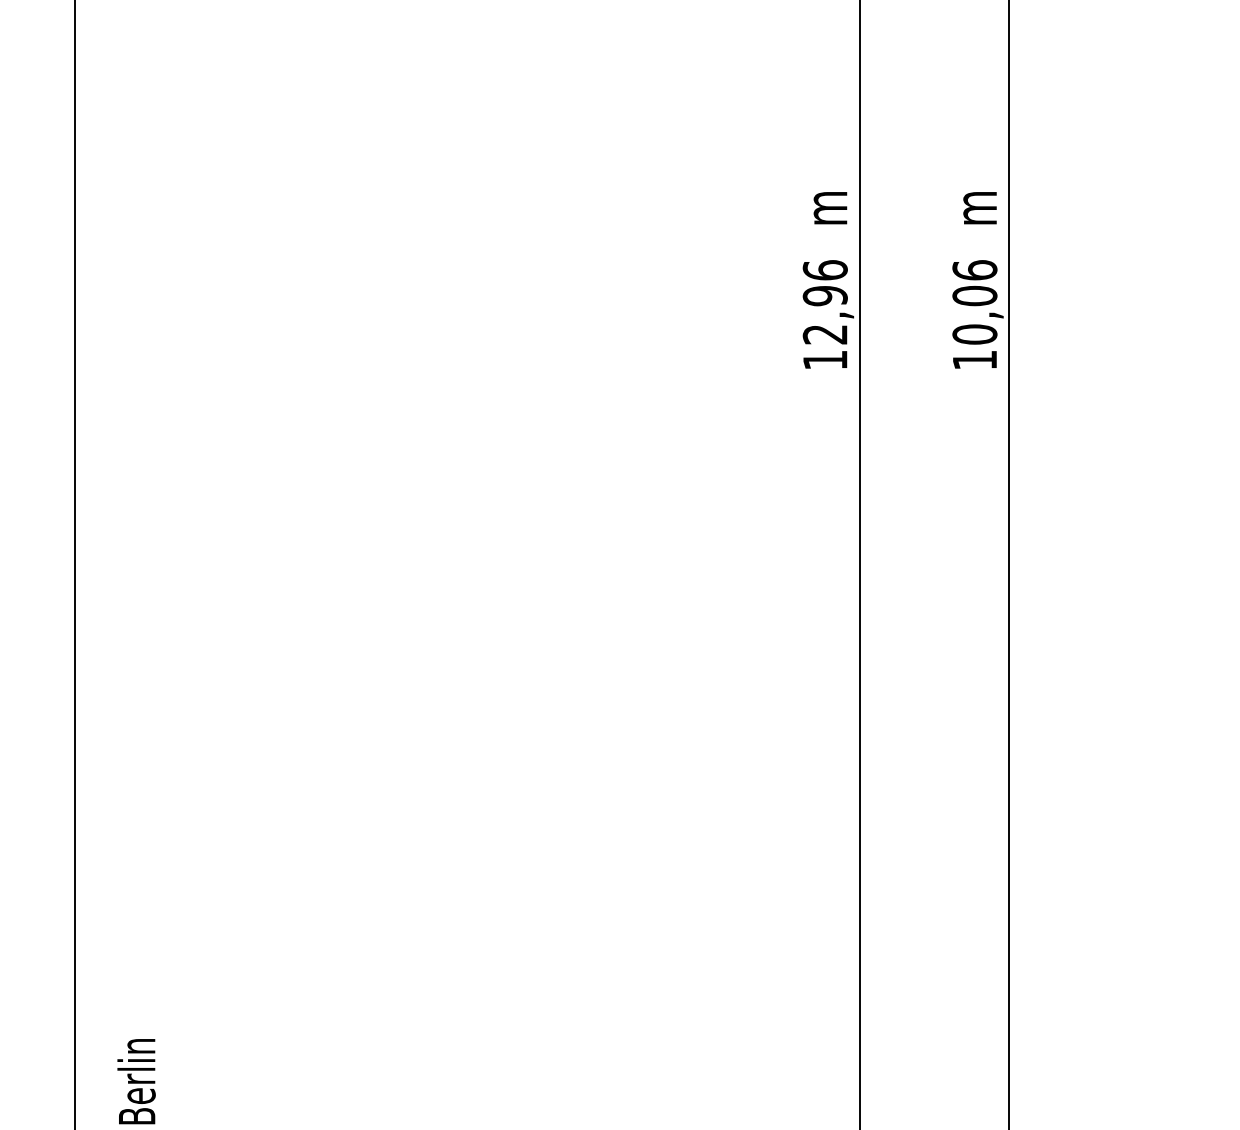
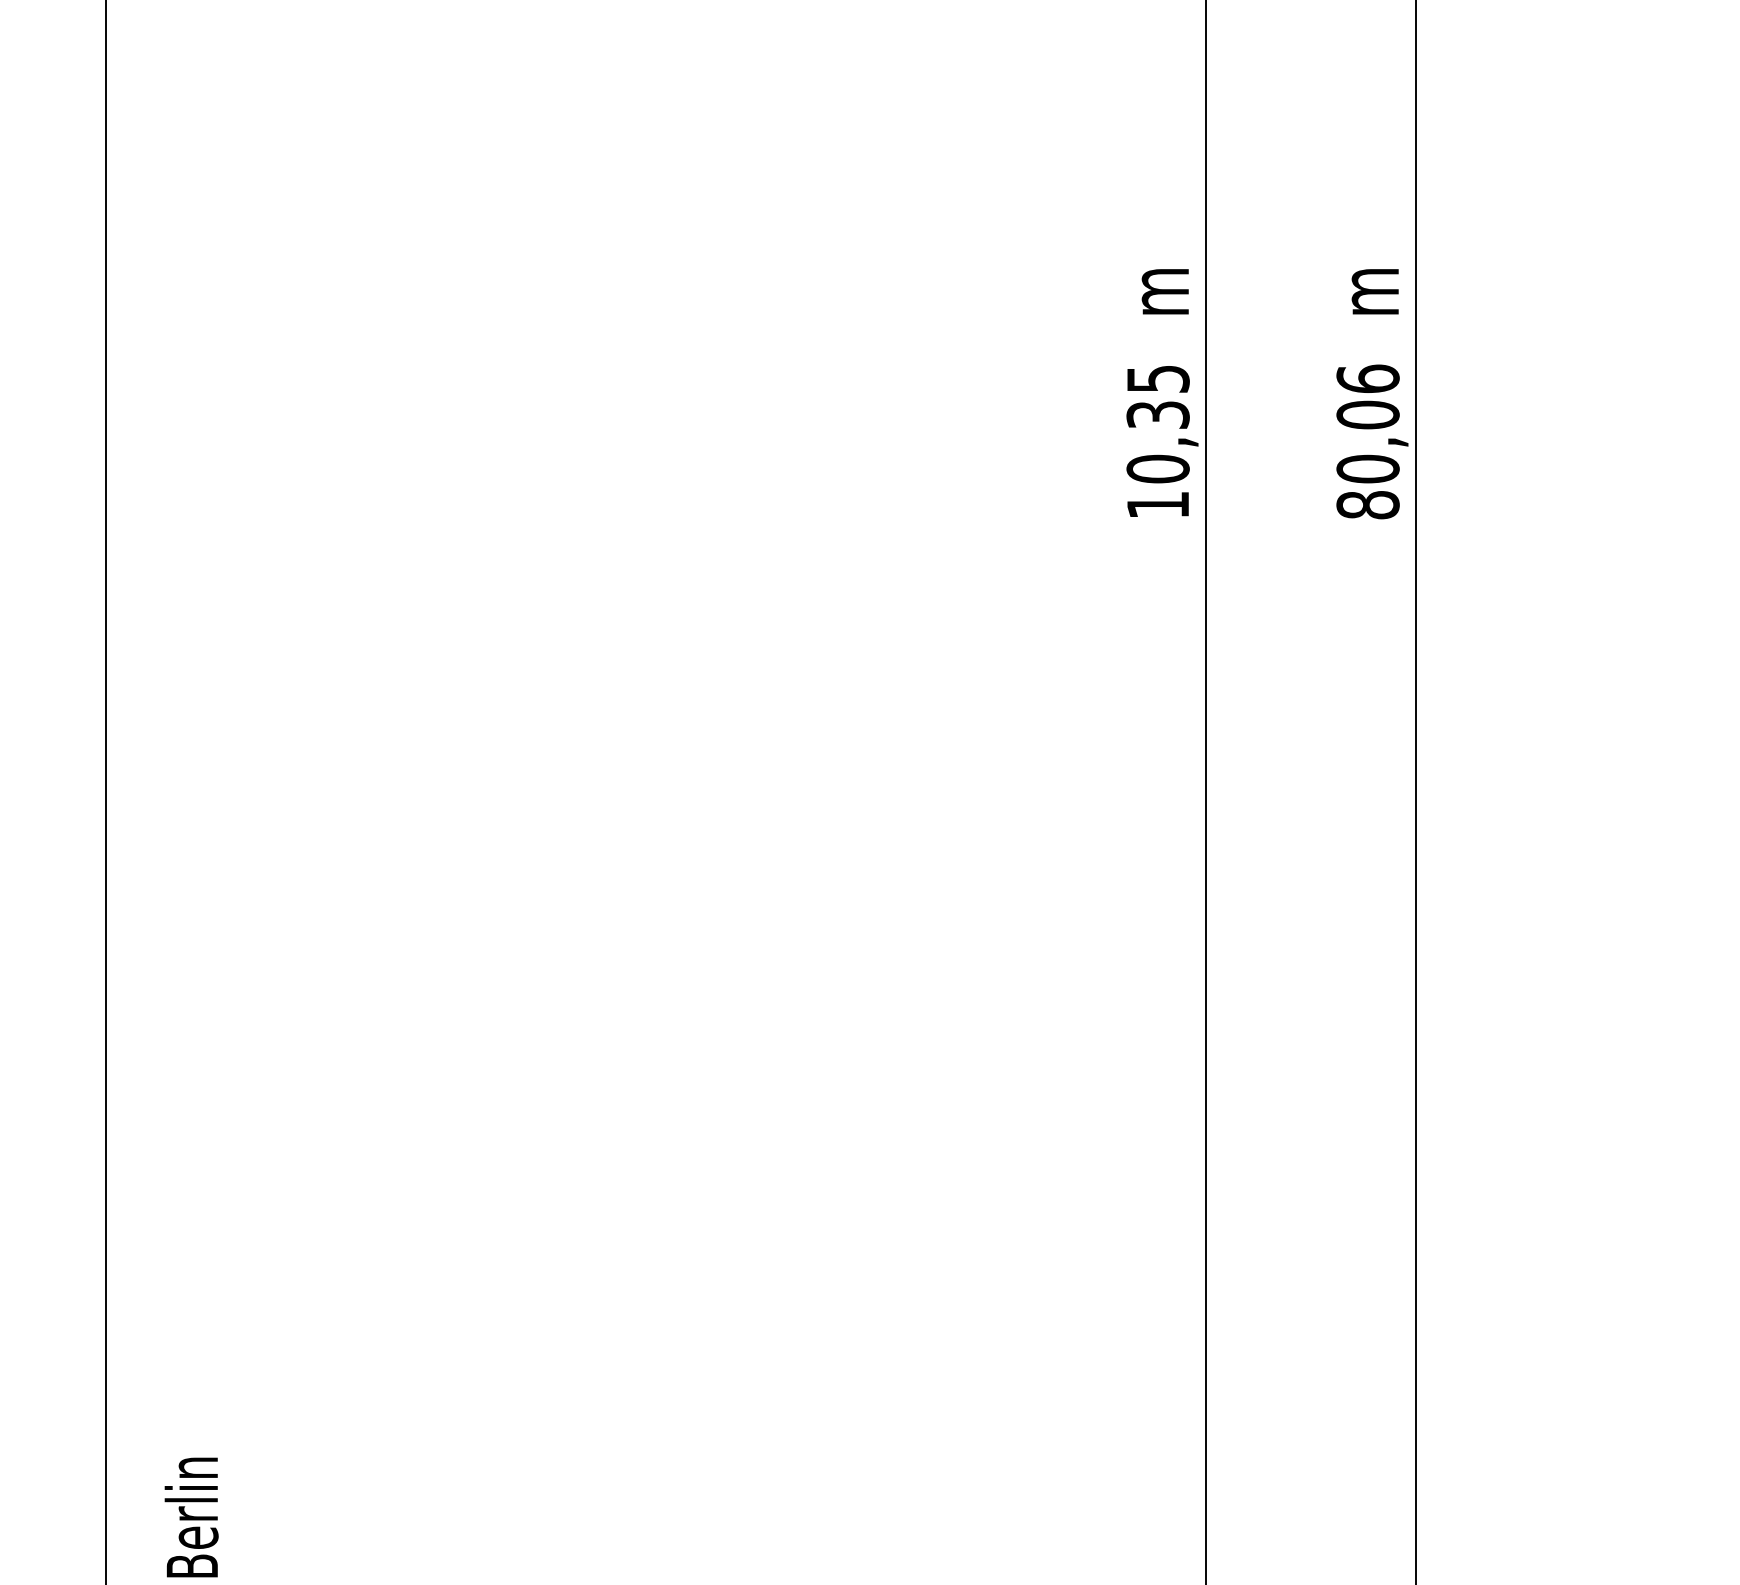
text: (824, 302) -> (1157, 423), 12,96 -> 10,35
text: (974, 360) -> (1367, 505), 10,06 -> 80,06

